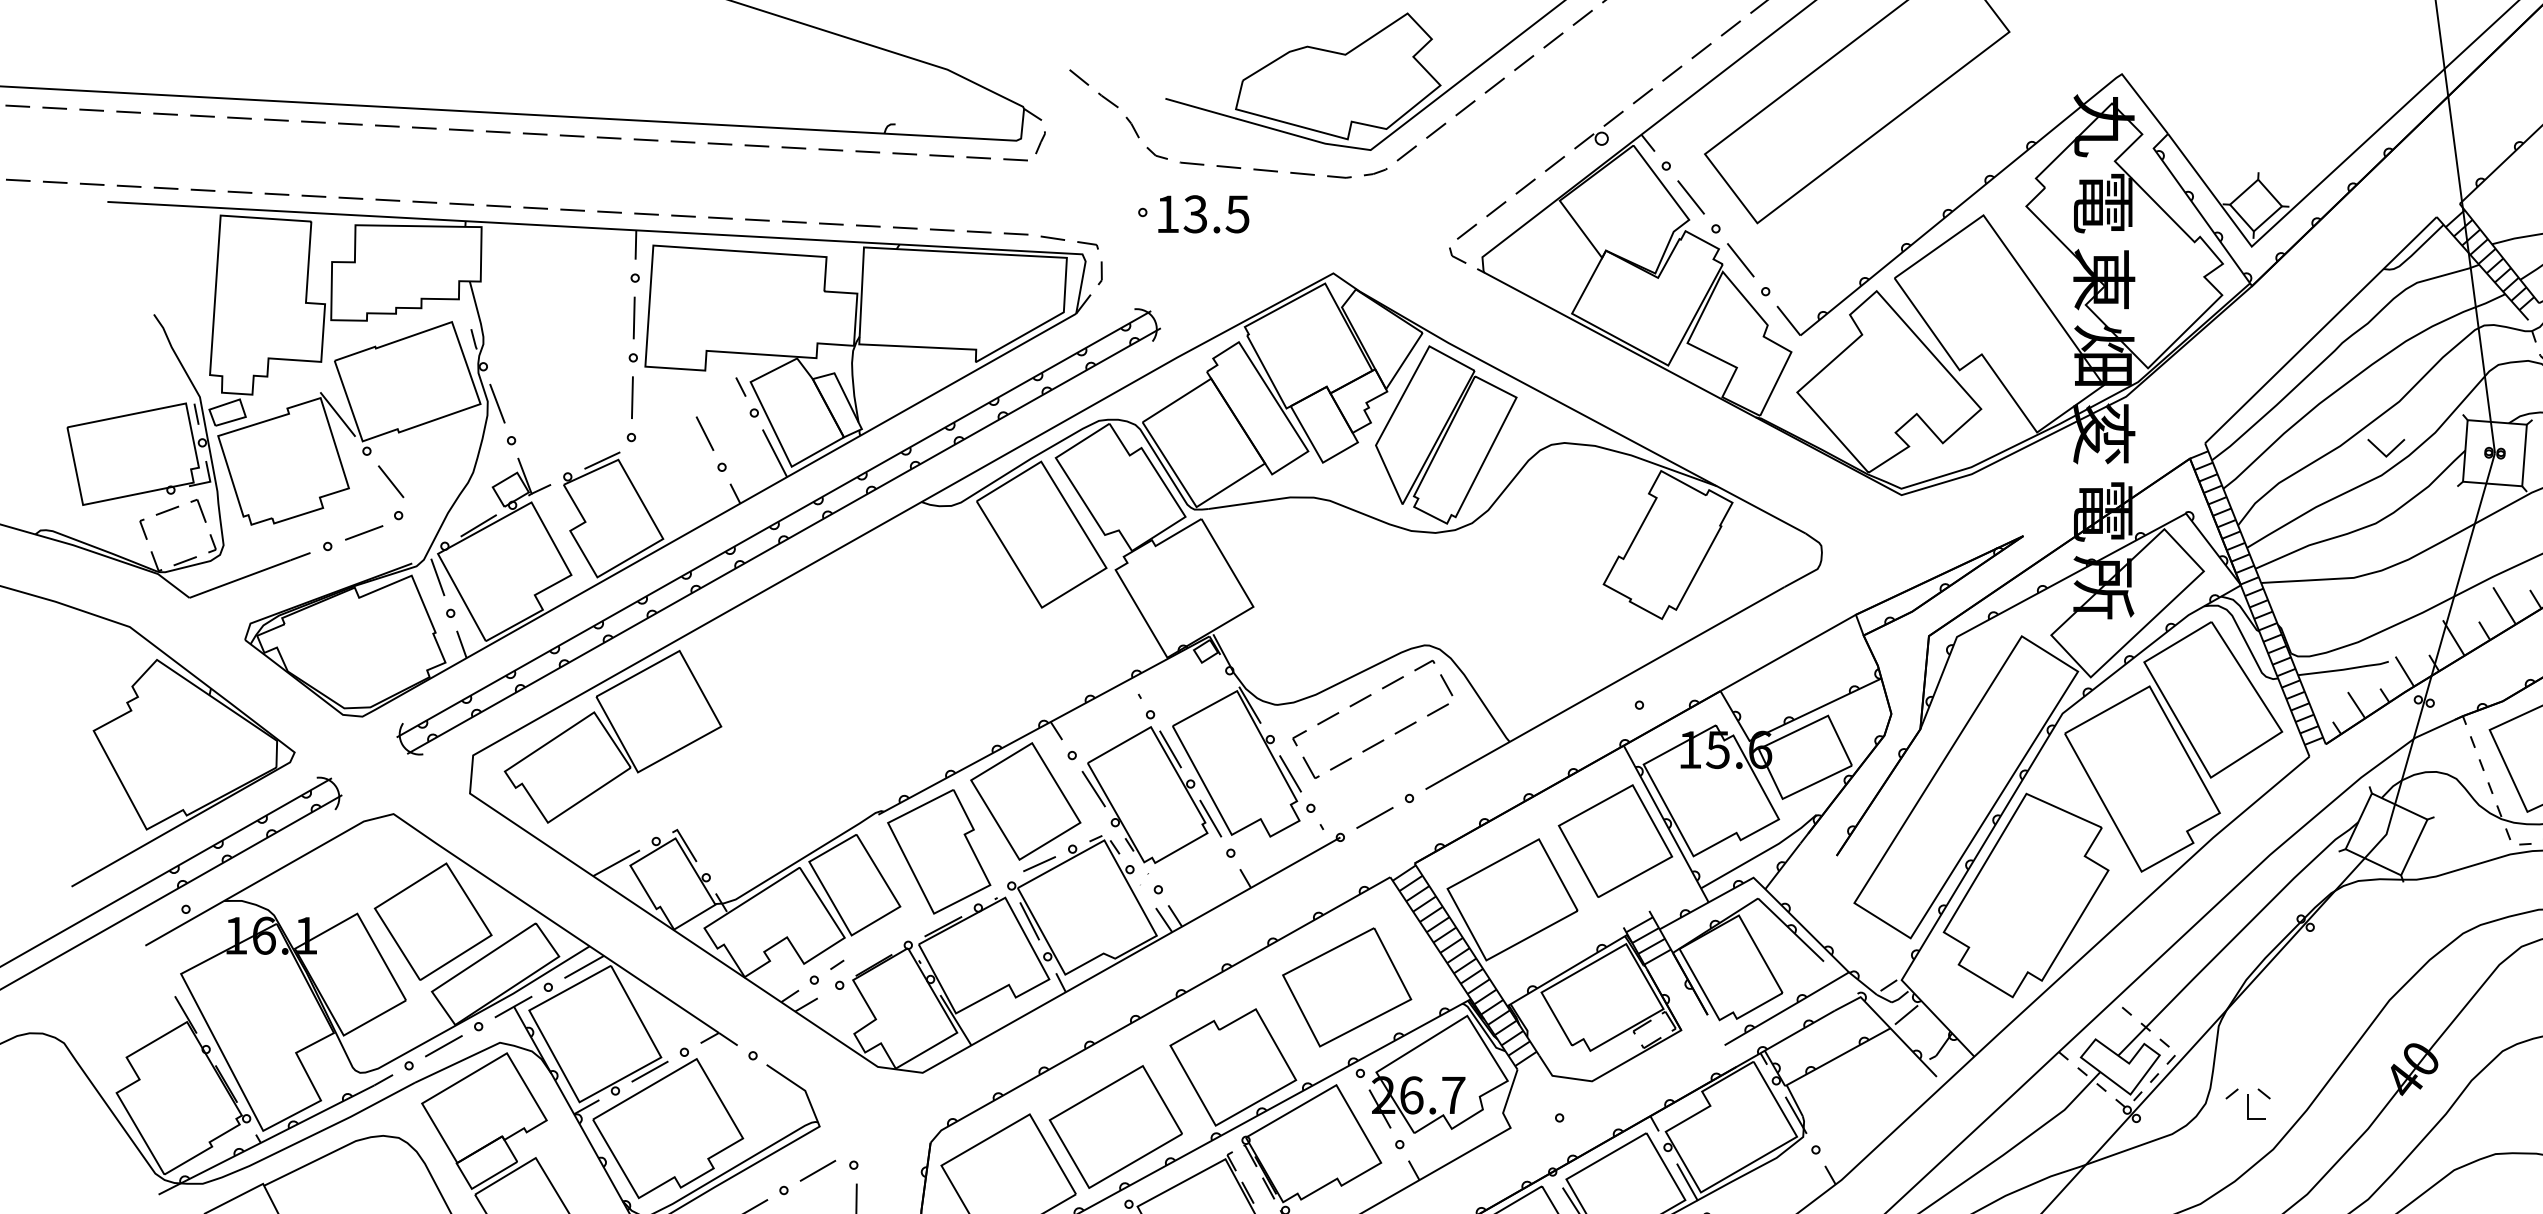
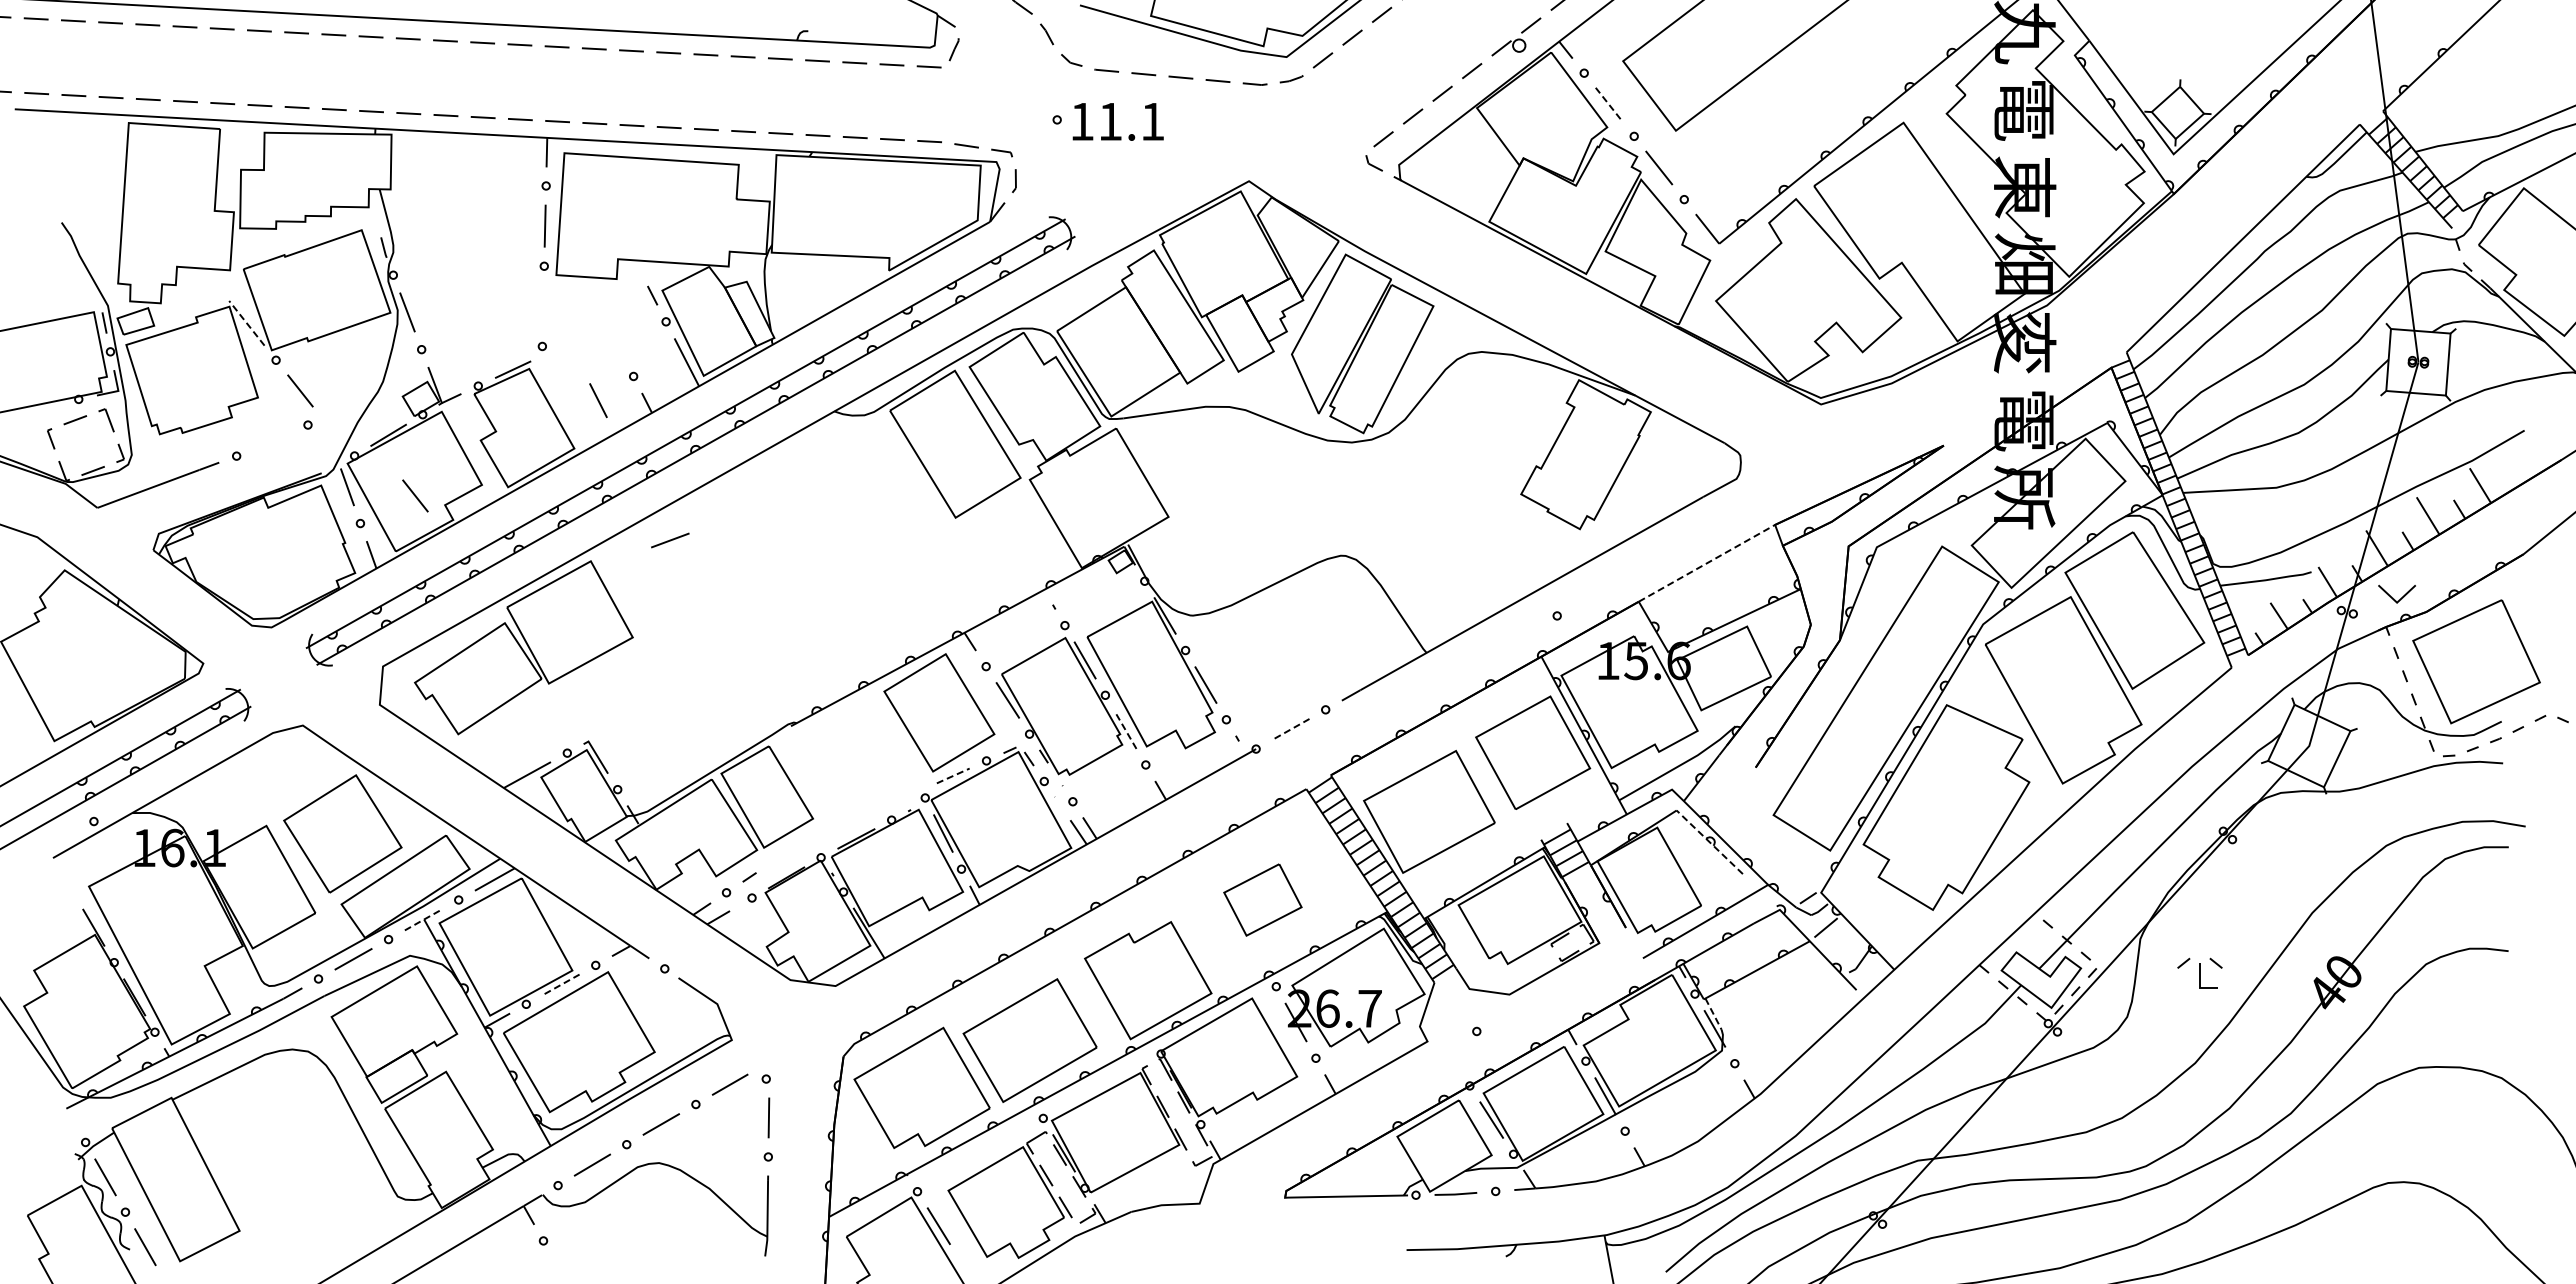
line: (1691, 197) -> (1609, 104), solid -> dashed
text: (1216, 214) -> (1131, 121), 13.5 -> 11.1
line: (632, 396) -> (543, 305), removed
line: (337, 414) -> (246, 323), solid -> dashed
line: (705, 433) -> (598, 400), moved
part: (2385, 447) -> (2396, 593), moved
line: (364, 532) -> (670, 540), moved
line: (505, 585) -> (415, 495), added
line: (1788, 653) -> (1707, 563), solid -> dashed
part: (1362, 700) -> (1278, 611), removed
line: (1374, 817) -> (1290, 729), solid -> dashed
line: (1210, 818) -> (1125, 730), solid -> dashed
part: (938, 851) -> (851, 763), removed
line: (1039, 863) -> (953, 775), solid -> dashed
line: (1790, 930) -> (1709, 842), solid -> dashed
part: (1346, 986) -> (1262, 899), size x0.6
line: (514, 1006) -> (424, 919), solid -> dashed
line: (649, 1072) -> (560, 985), solid -> dashed
line: (1794, 1101) -> (1713, 1014), solid -> dashed
part: (2247, 1103) -> (2199, 972), moved

